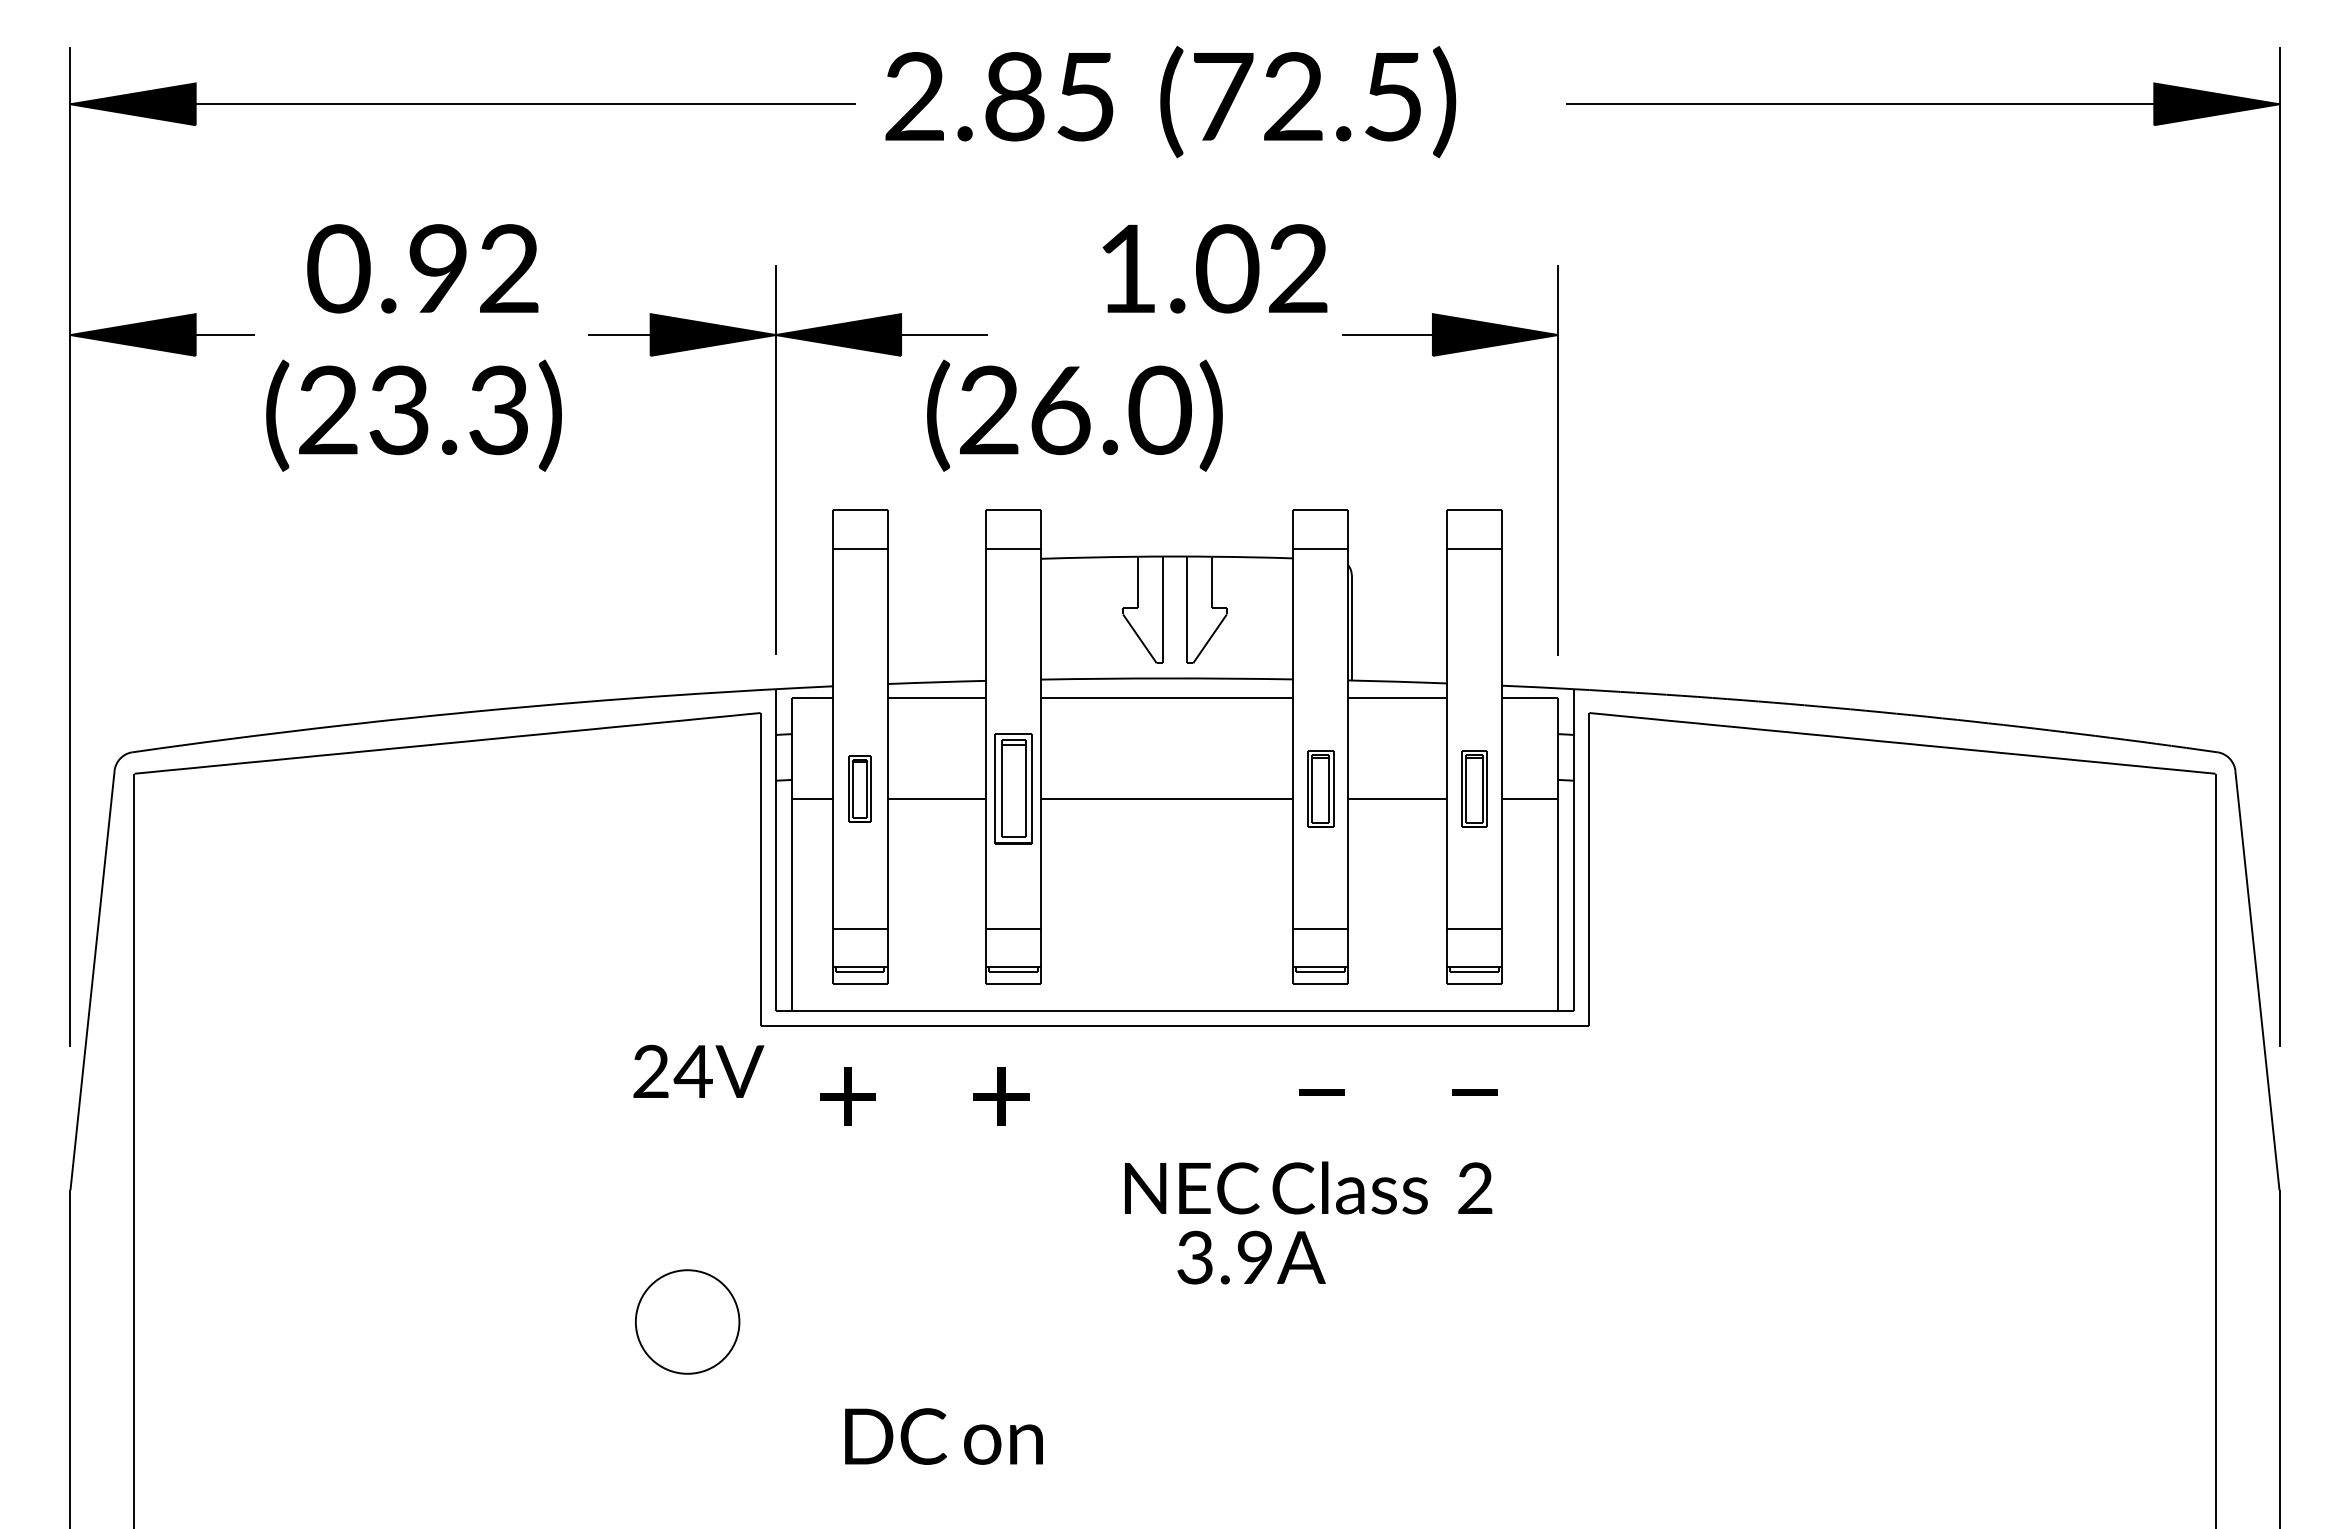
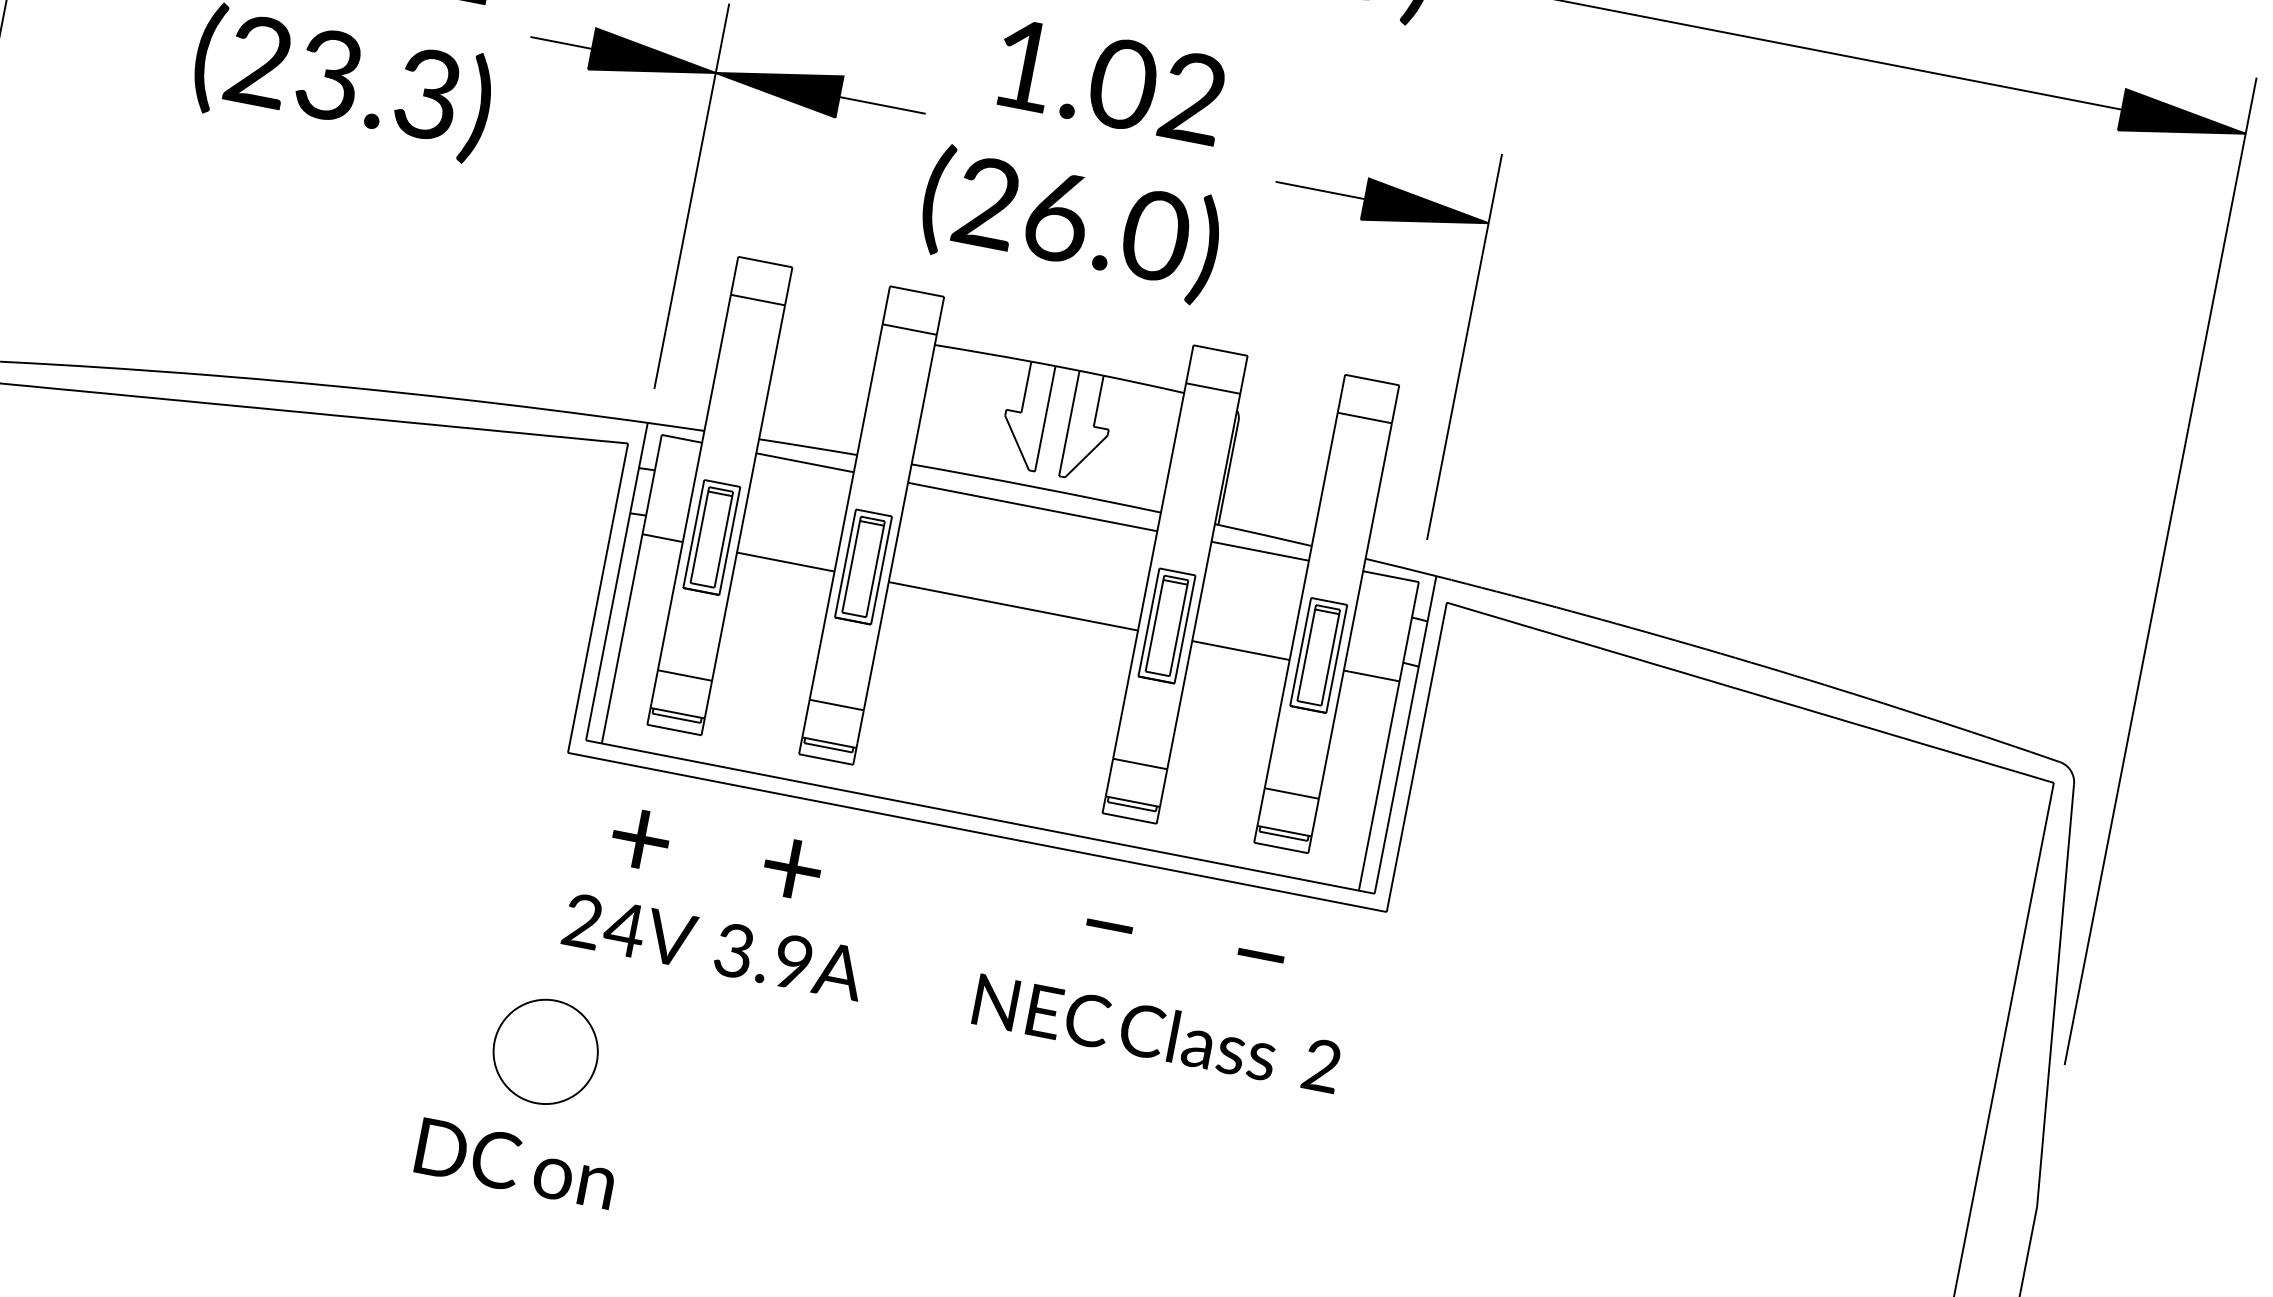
text: (1214, 268) -> (1110, 81), moved
text: (1074, 415) -> (1070, 224), moved
part: (859, 788) -> (711, 537), size x1.67
part: (1320, 788) -> (1166, 625), size x1.43
part: (1474, 788) -> (1318, 655), size x1.43
text: (698, 1070) -> (629, 929), moved
text: (1308, 1187) -> (1157, 1032), moved
text: (1251, 1257) -> (789, 961), moved
part: (687, 1321) -> (545, 1051), moved
text: (943, 1436) -> (515, 1163), moved

